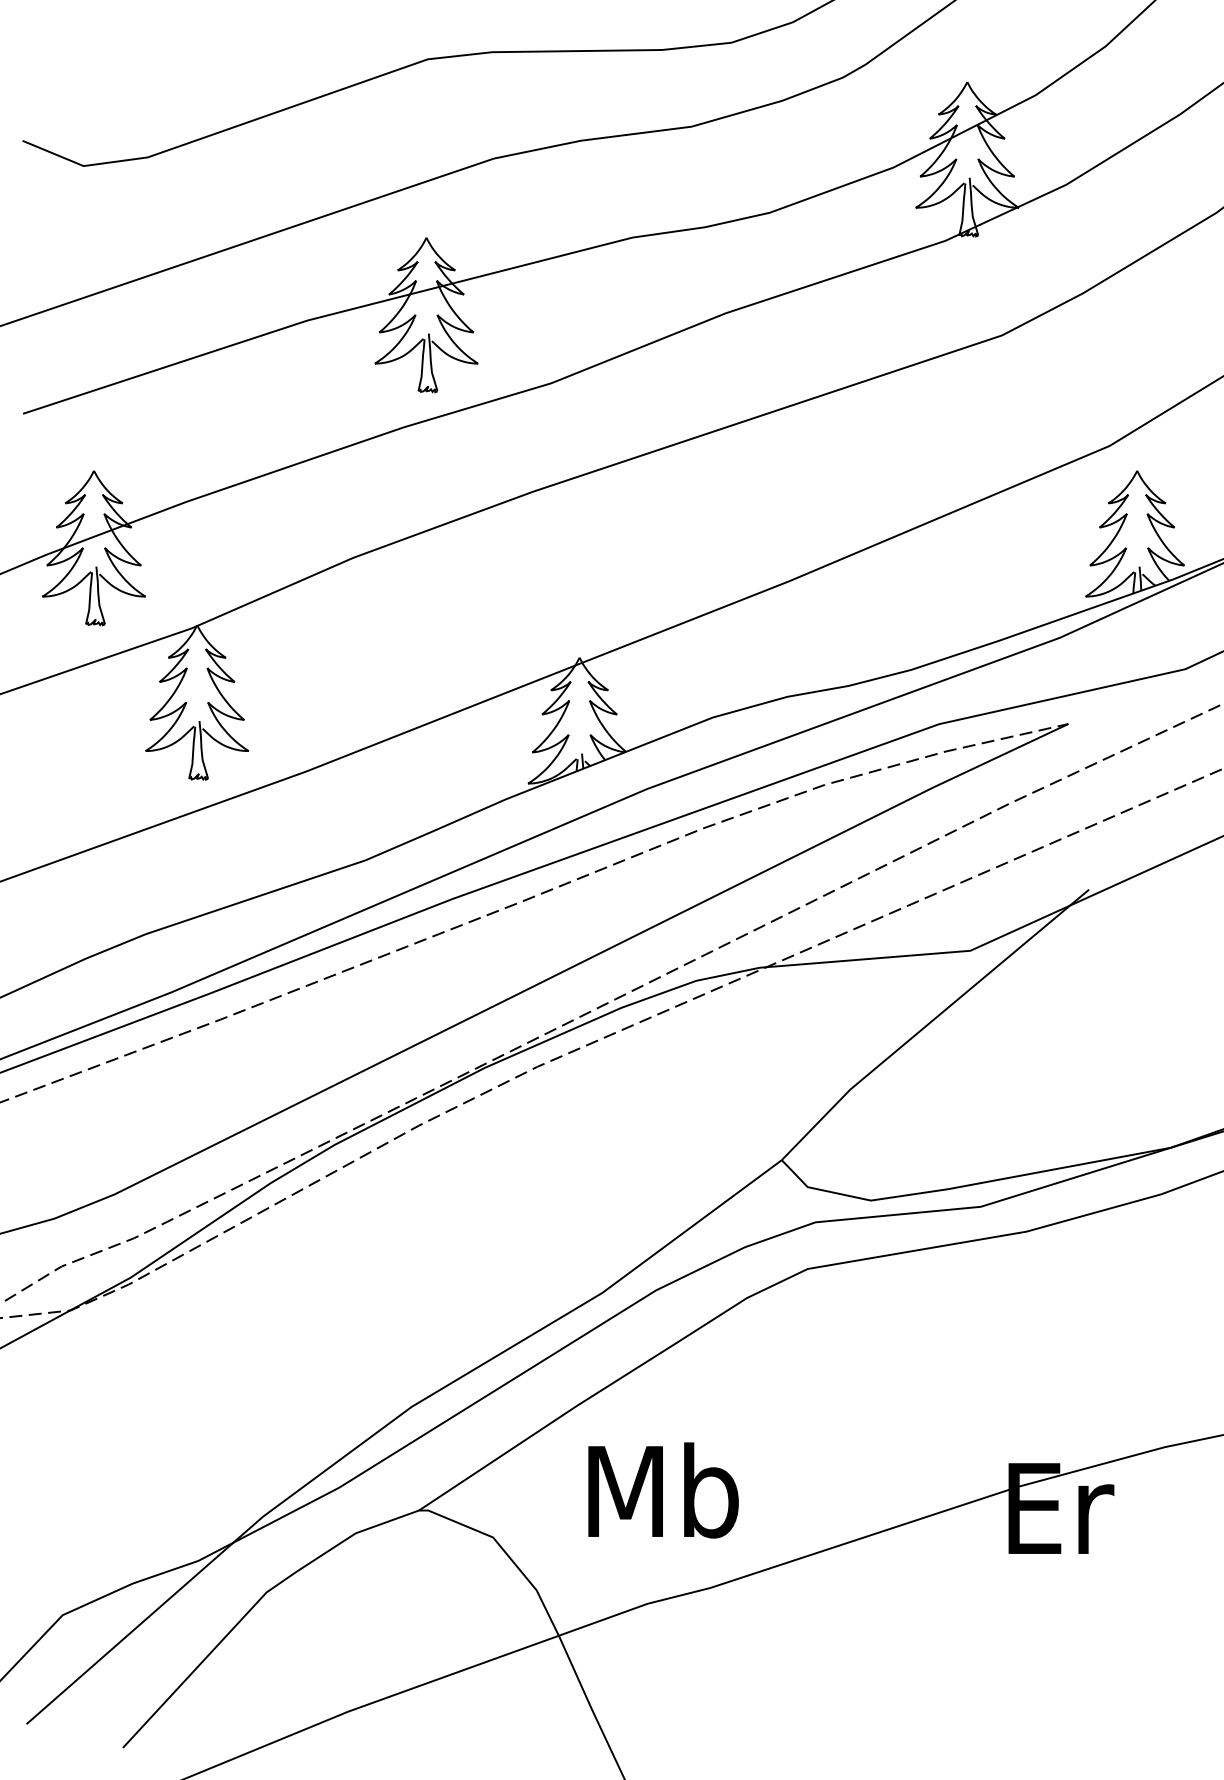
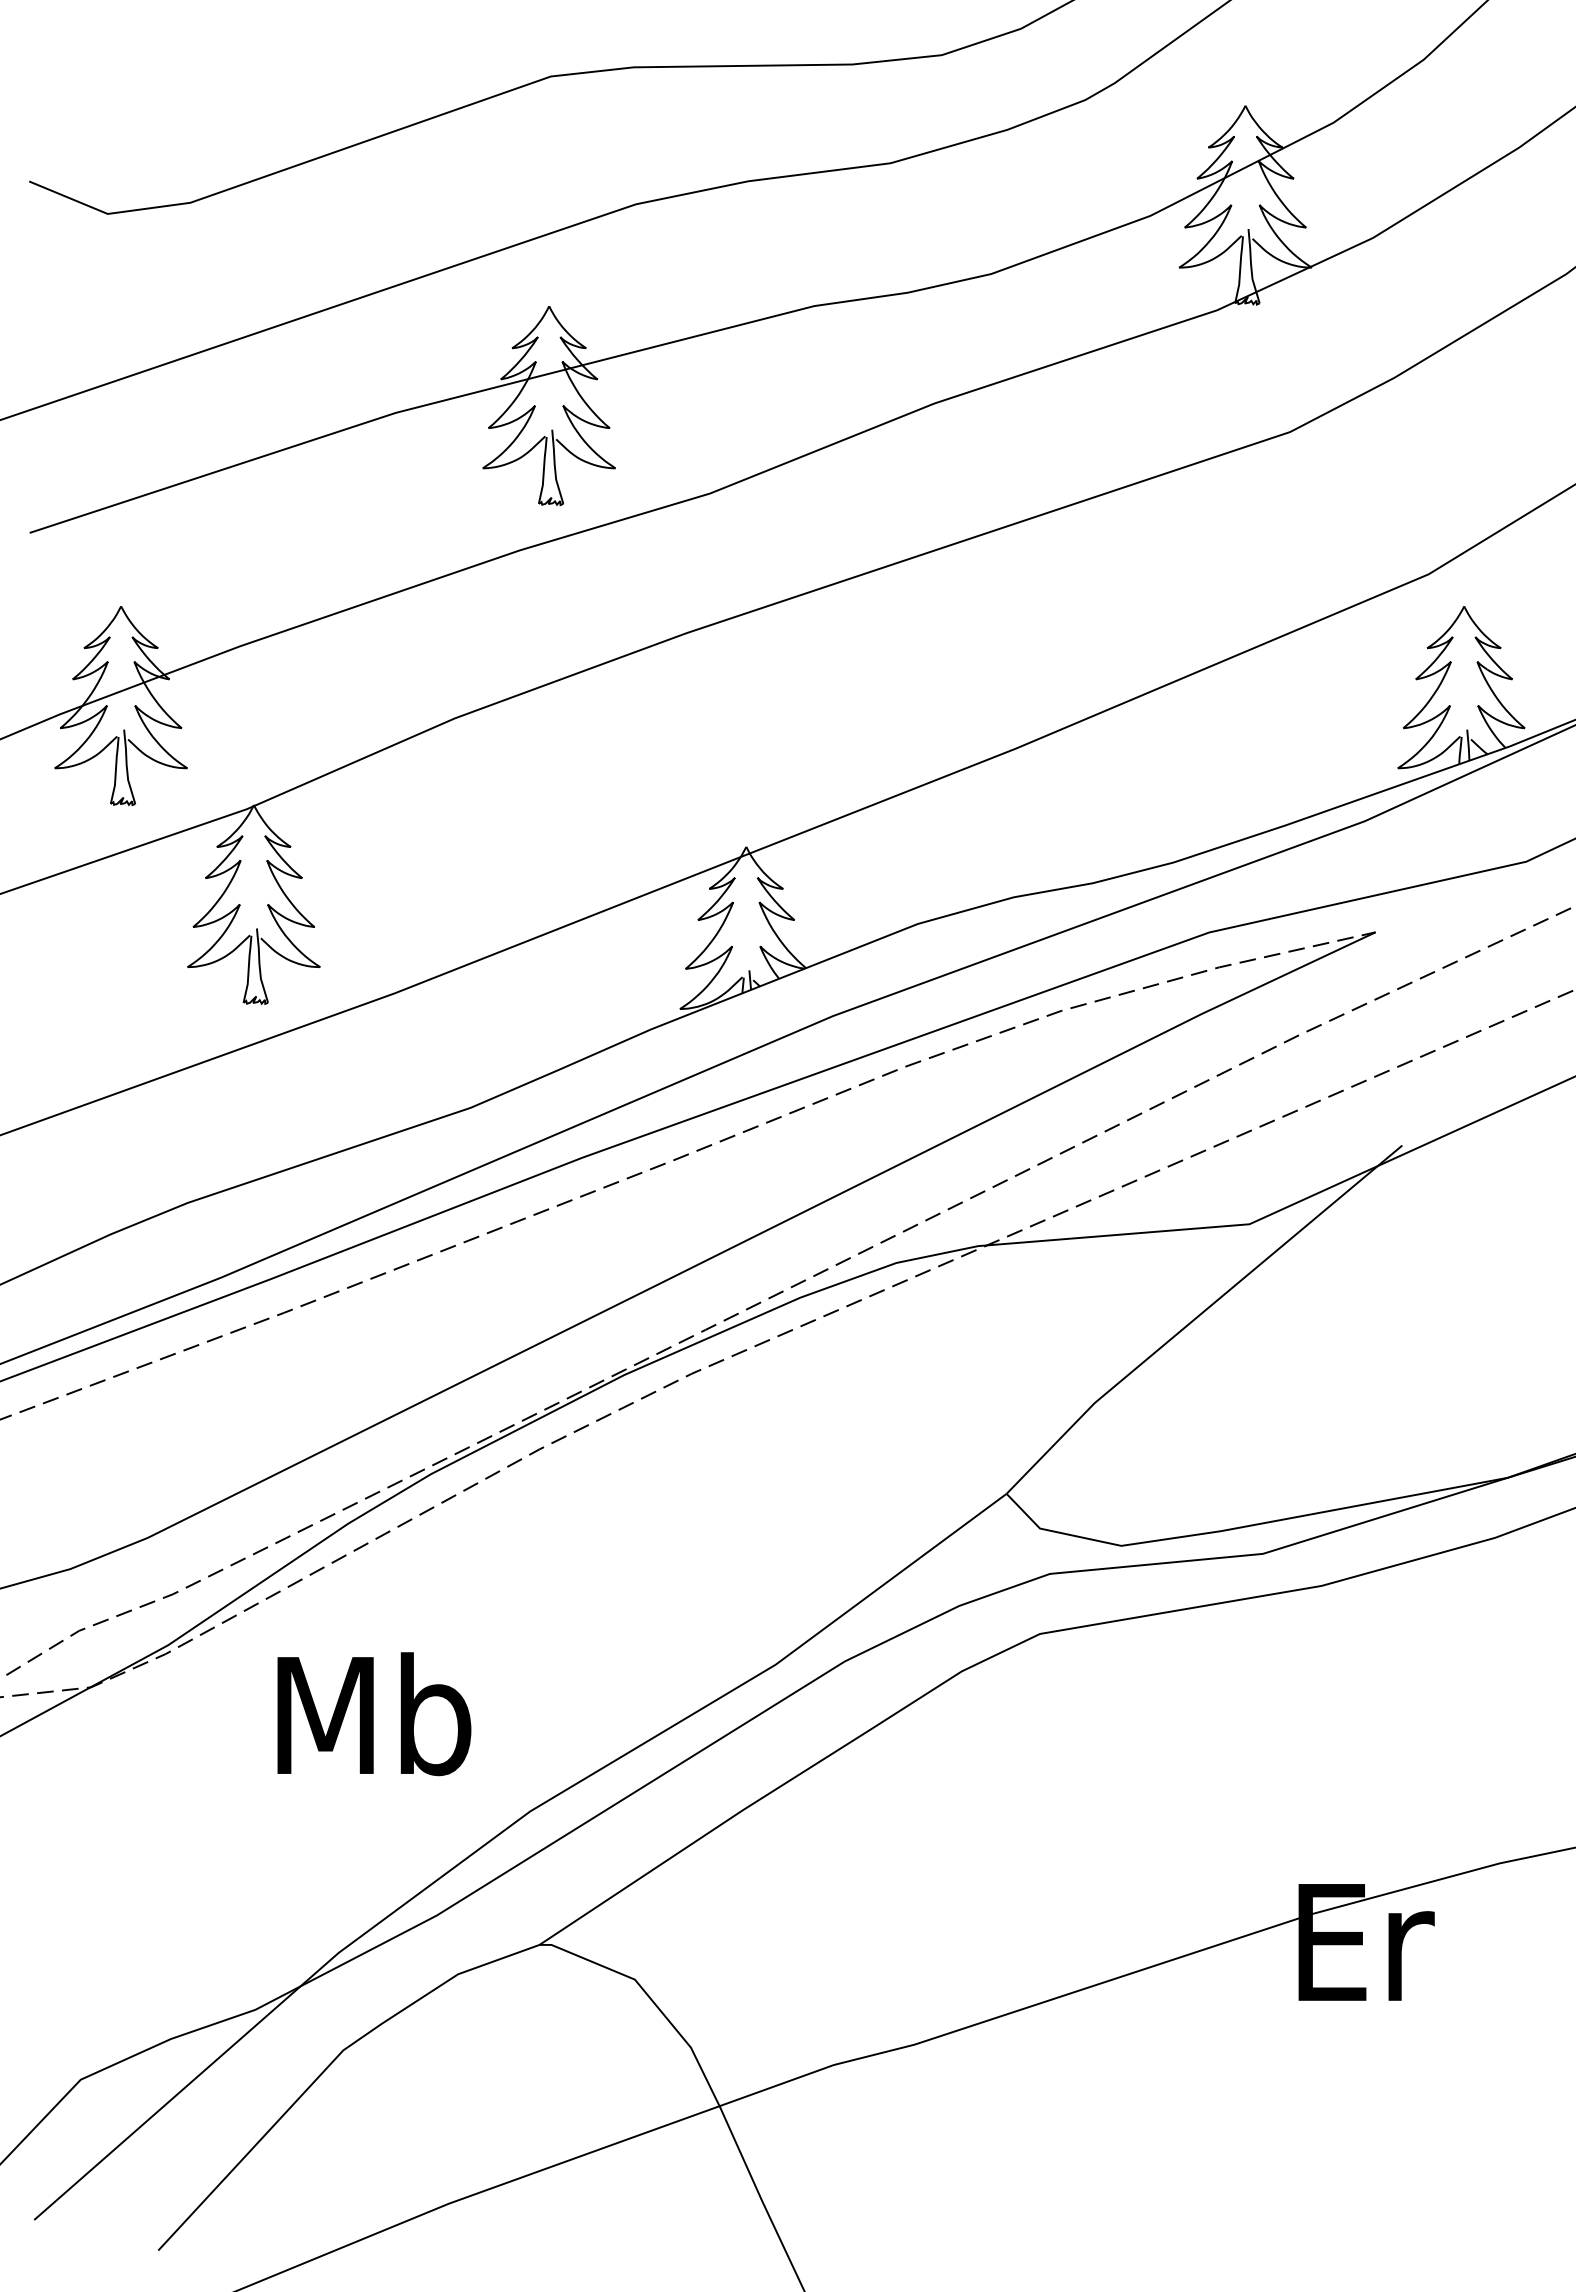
text: (663, 1490) -> (374, 1714), moved

